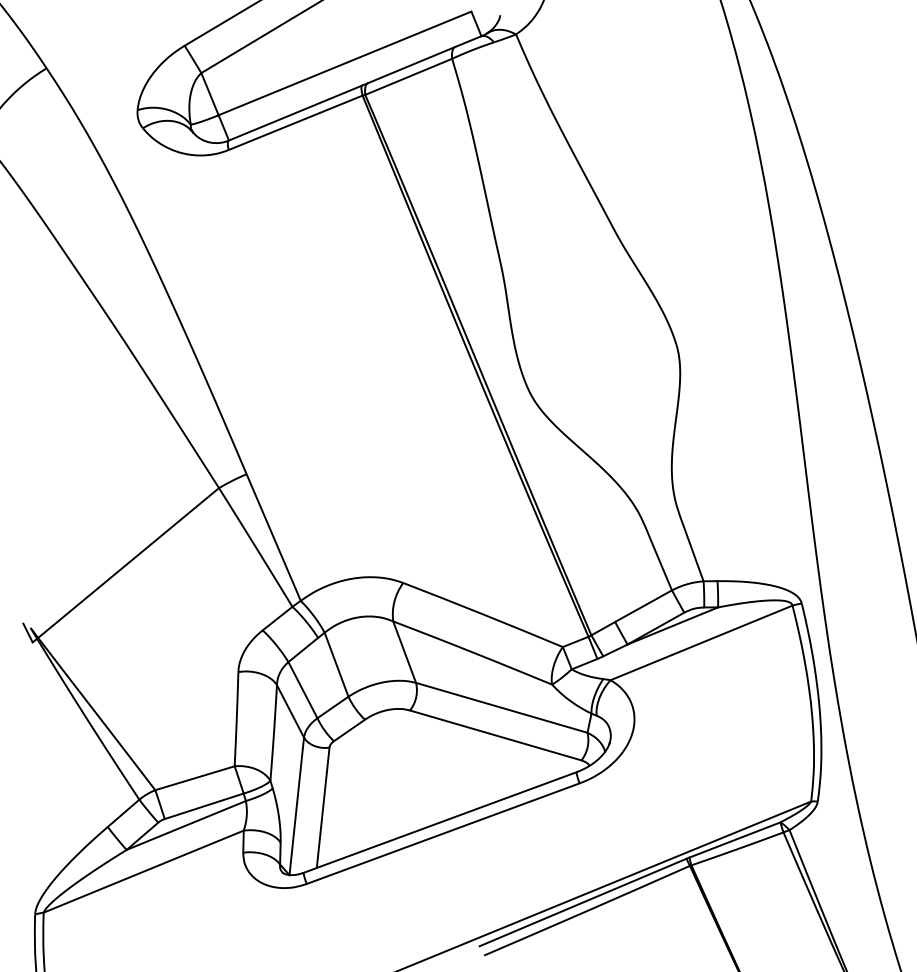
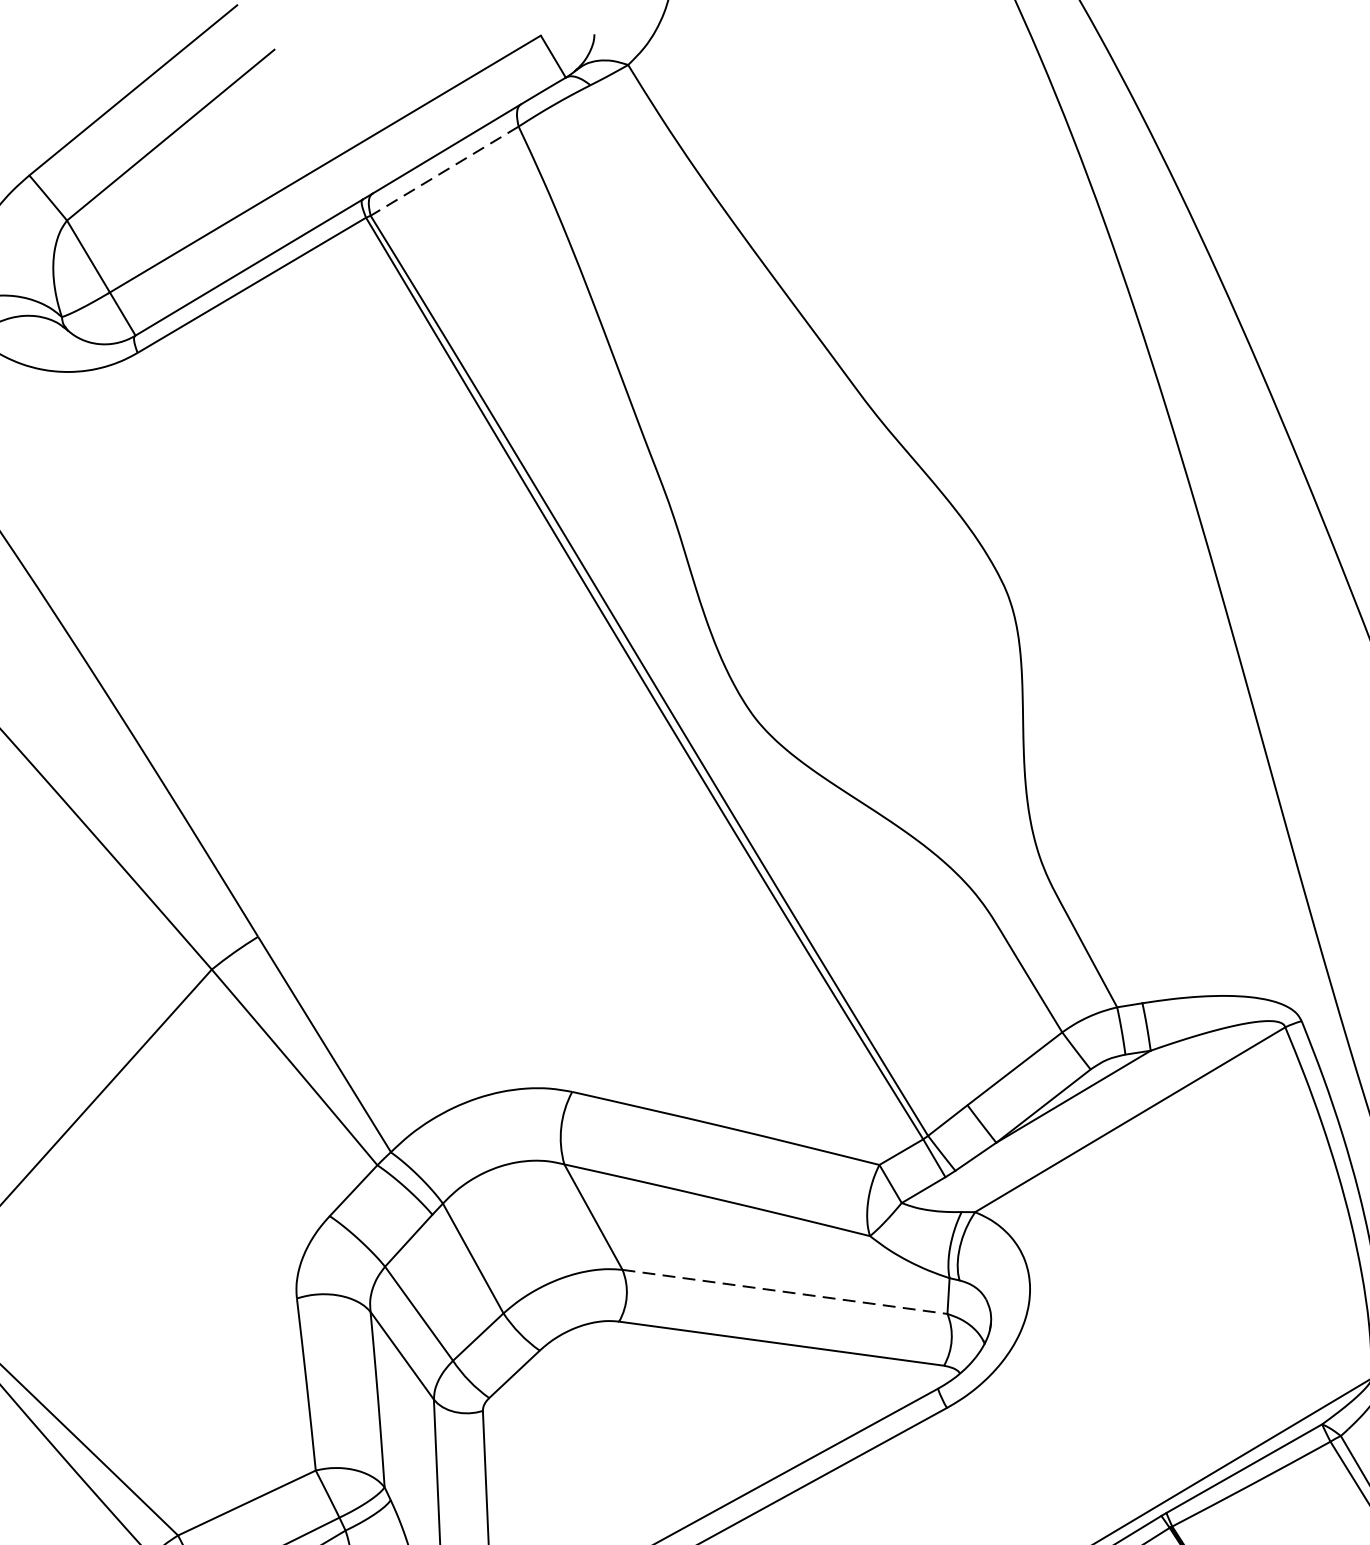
line: (408, 77) -> (444, 172), solid -> dashed
line: (502, 707) -> (786, 1291), solid -> dashed

